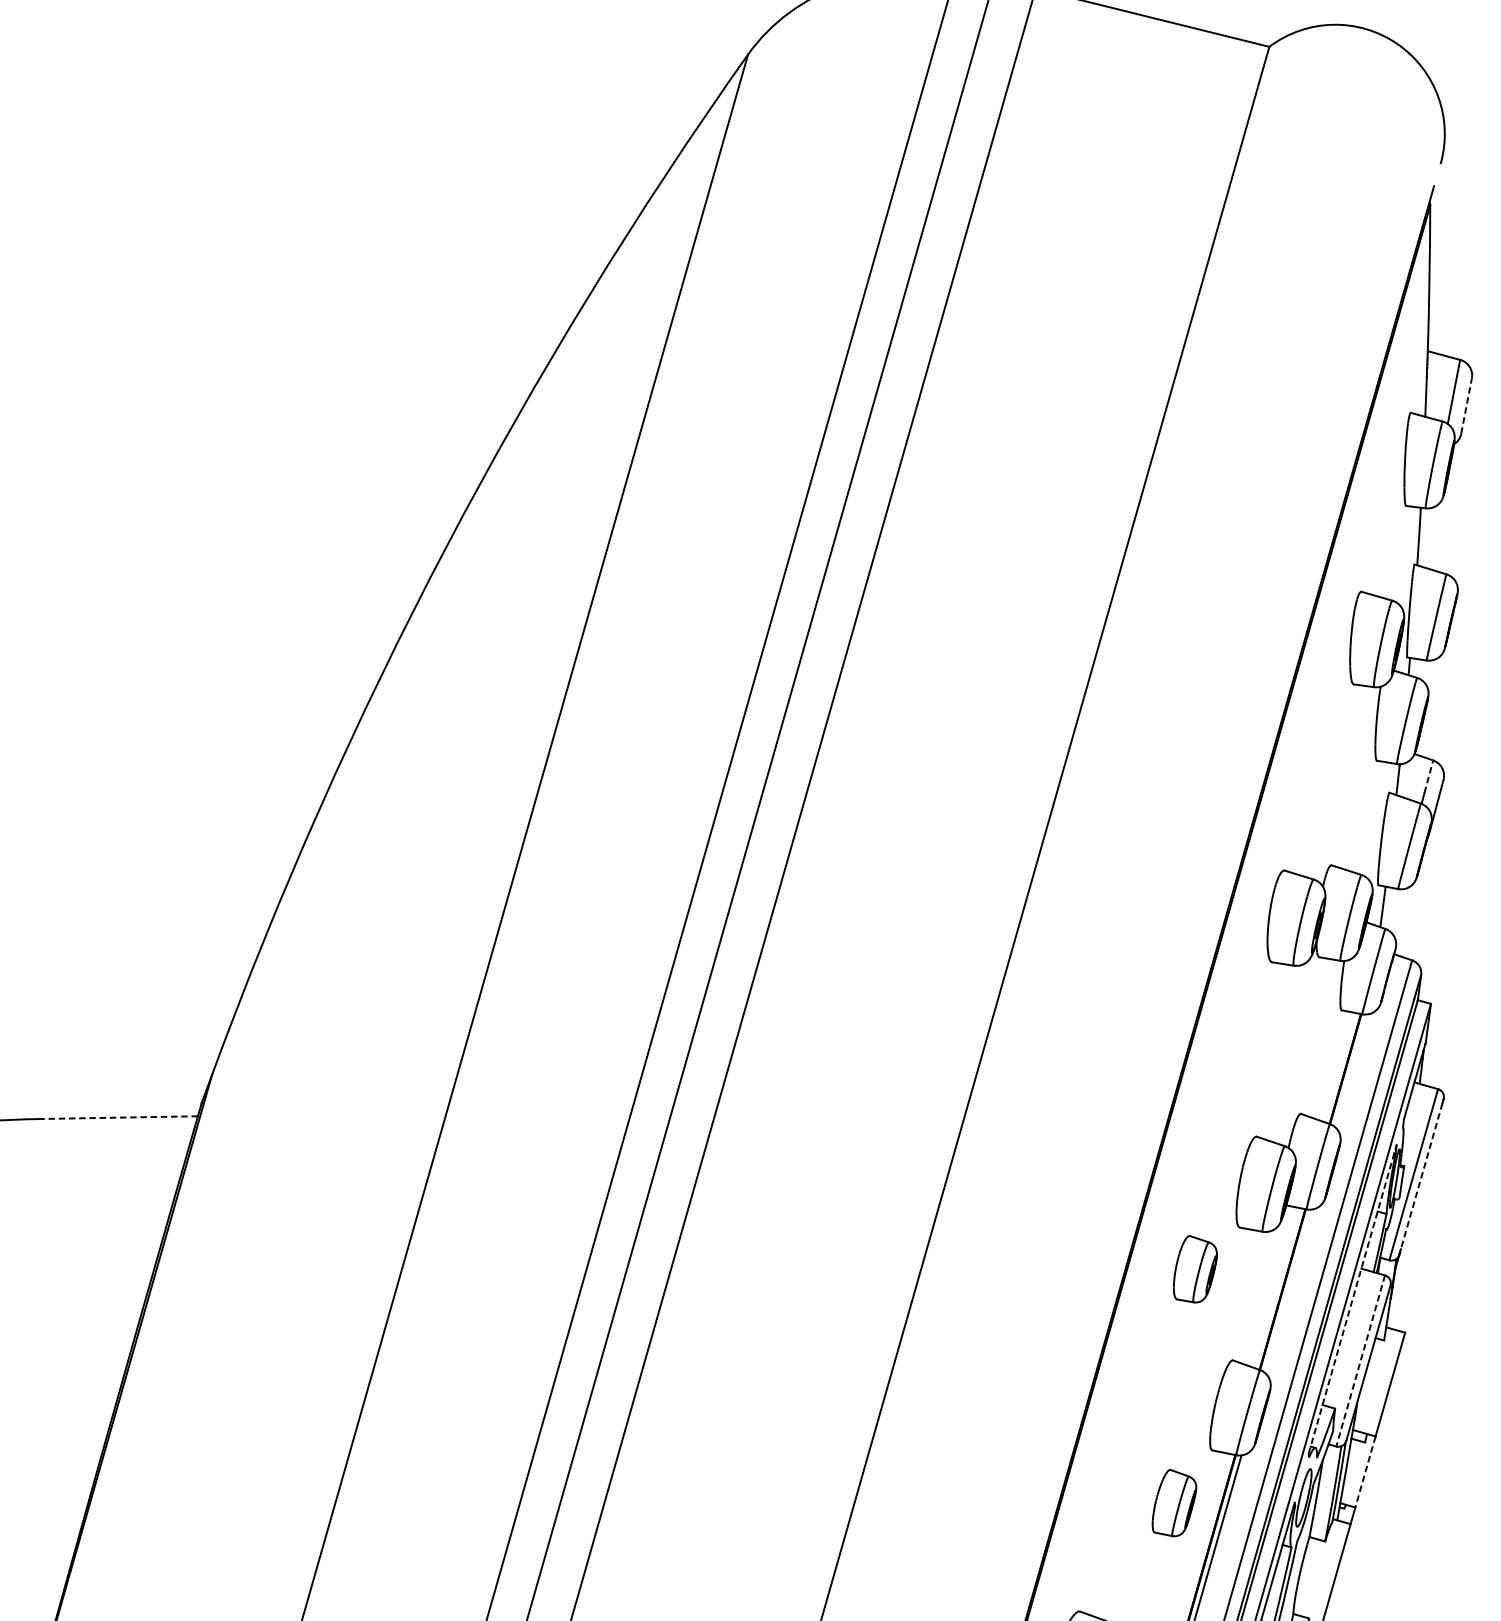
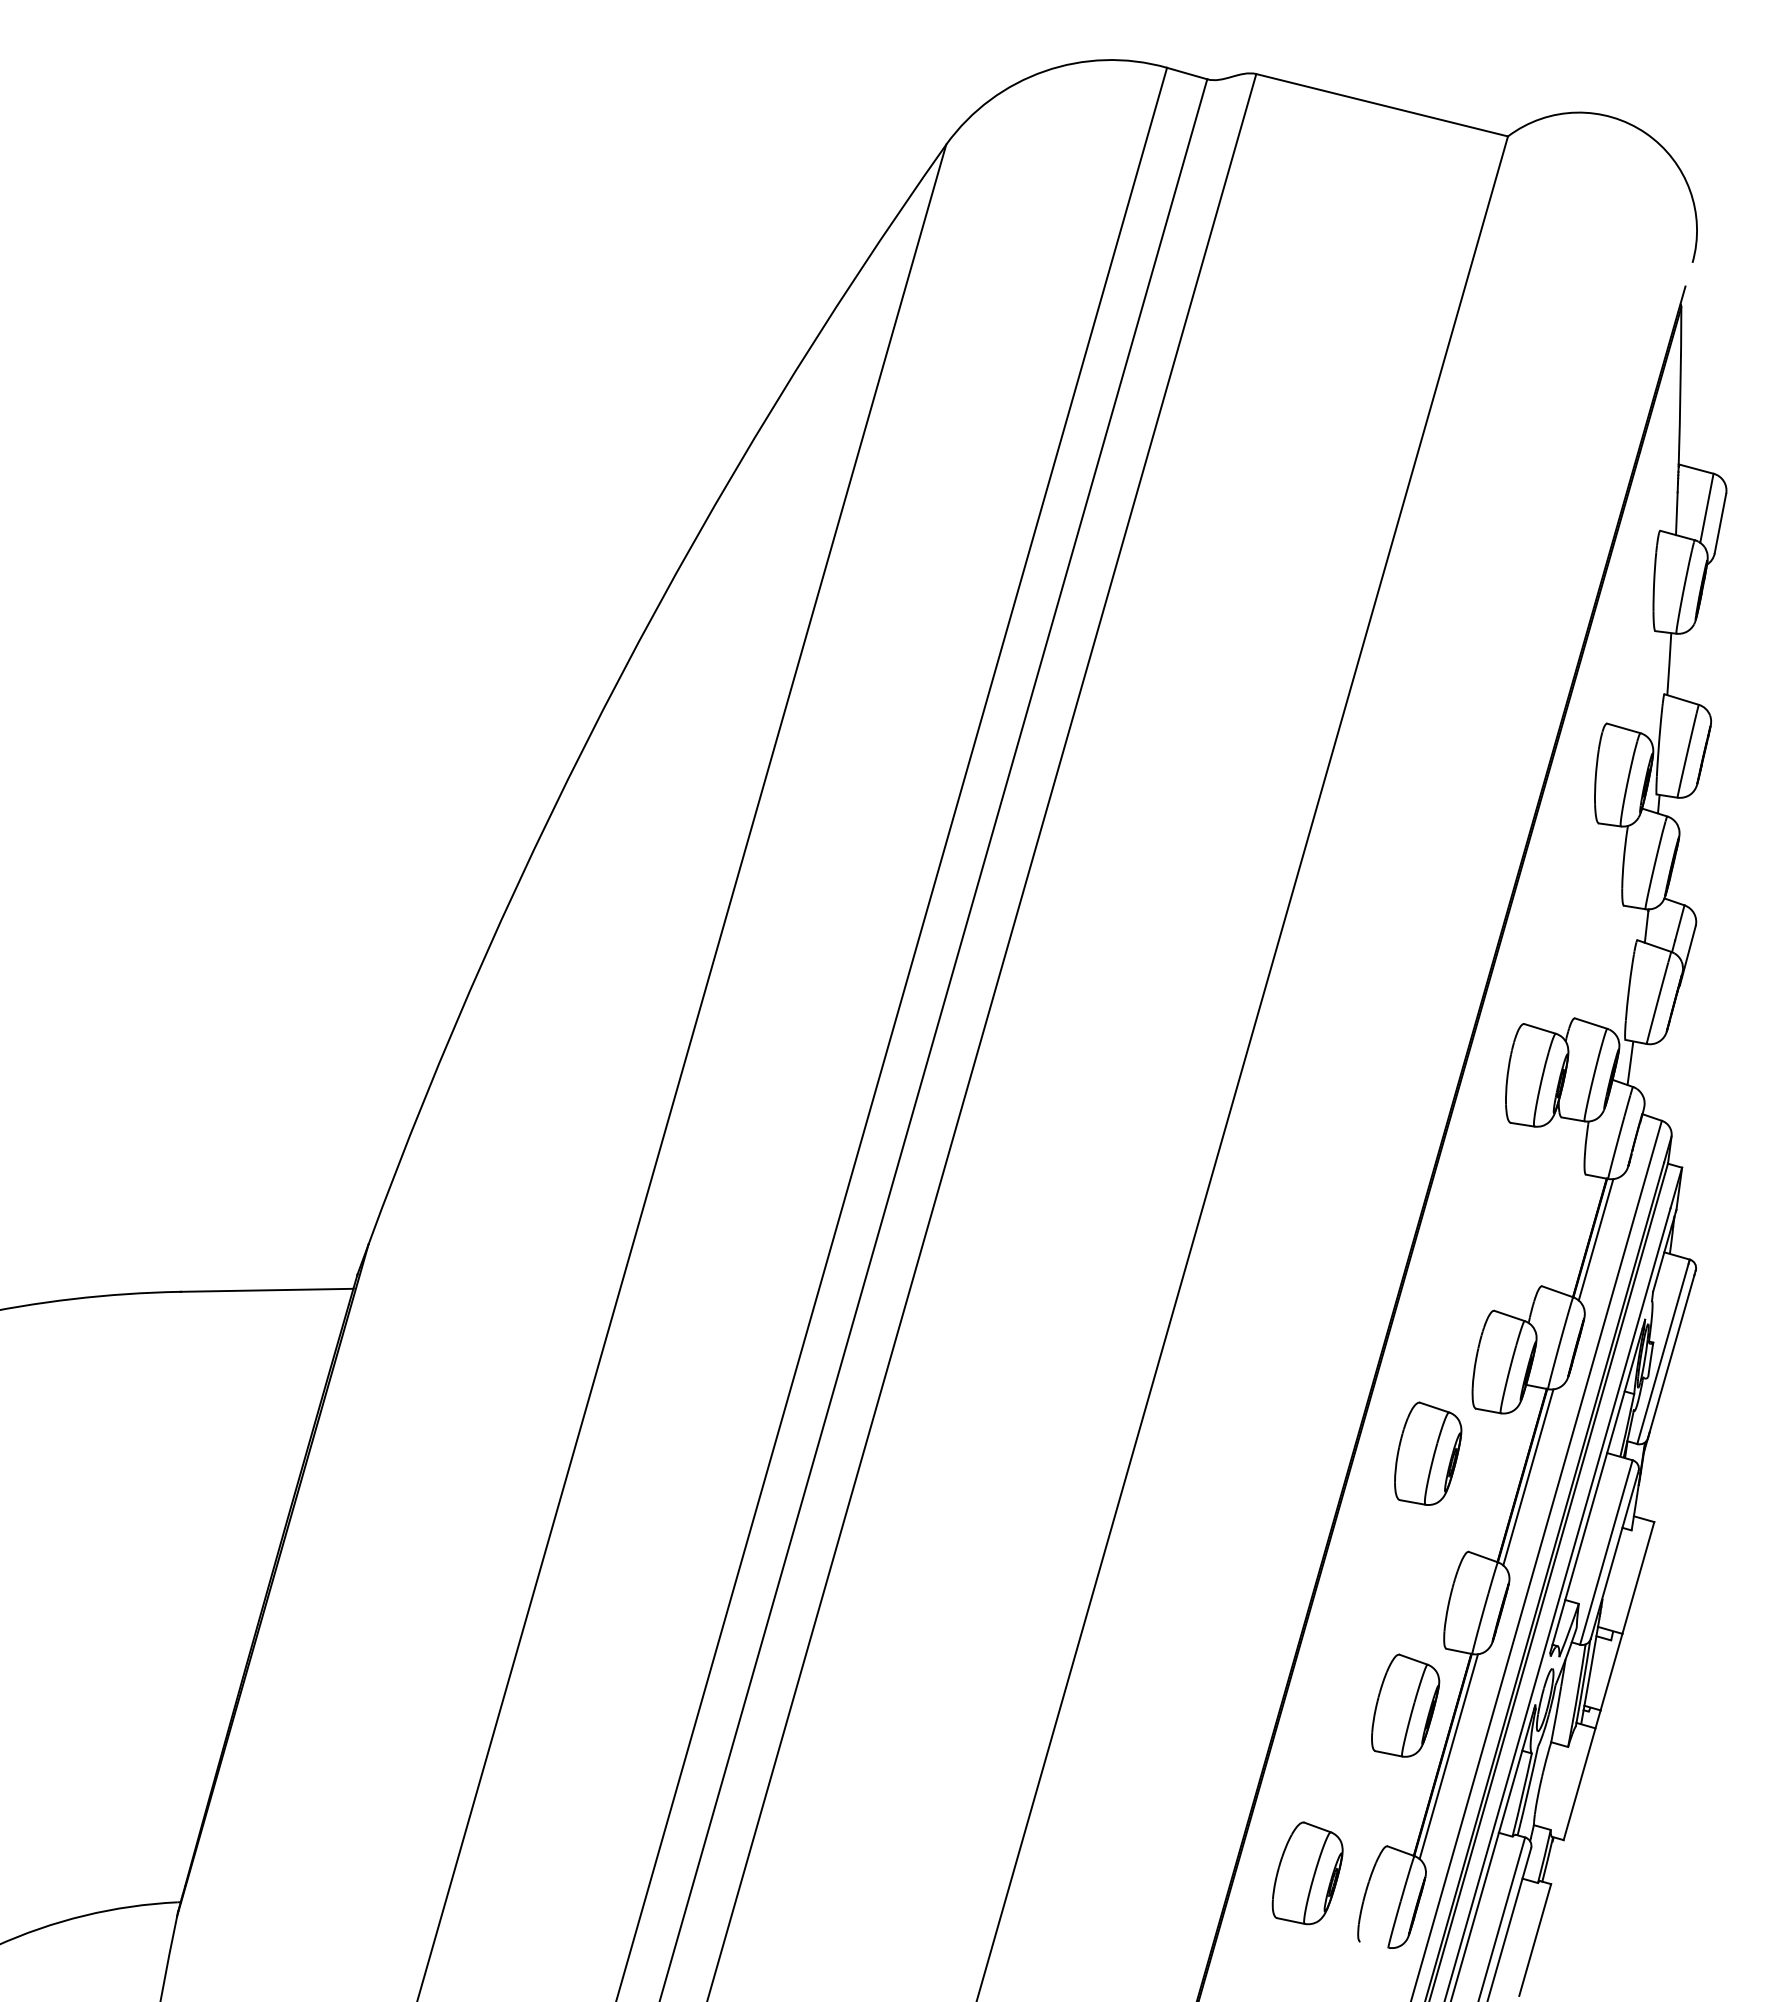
line: (1466, 406) -> (1720, 523), dashed -> solid
line: (1428, 776) -> (1679, 922), dashed -> solid
line: (1350, 1070) -> (1595, 1239), added
line: (117, 1117) -> (266, 1290), dashed -> solid
line: (1421, 1179) -> (1671, 1356), dashed -> solid
part: (1195, 1269) -> (1428, 1453), size x1.43
line: (1288, 1291) -> (1528, 1477), added
line: (1352, 1298) -> (1597, 1485), dashed -> solid
line: (1360, 1360) -> (1606, 1552), dashed -> solid
line: (1365, 1472) -> (1611, 1672), dashed -> solid
part: (1174, 1502) -> (1405, 1705), size x1.43

